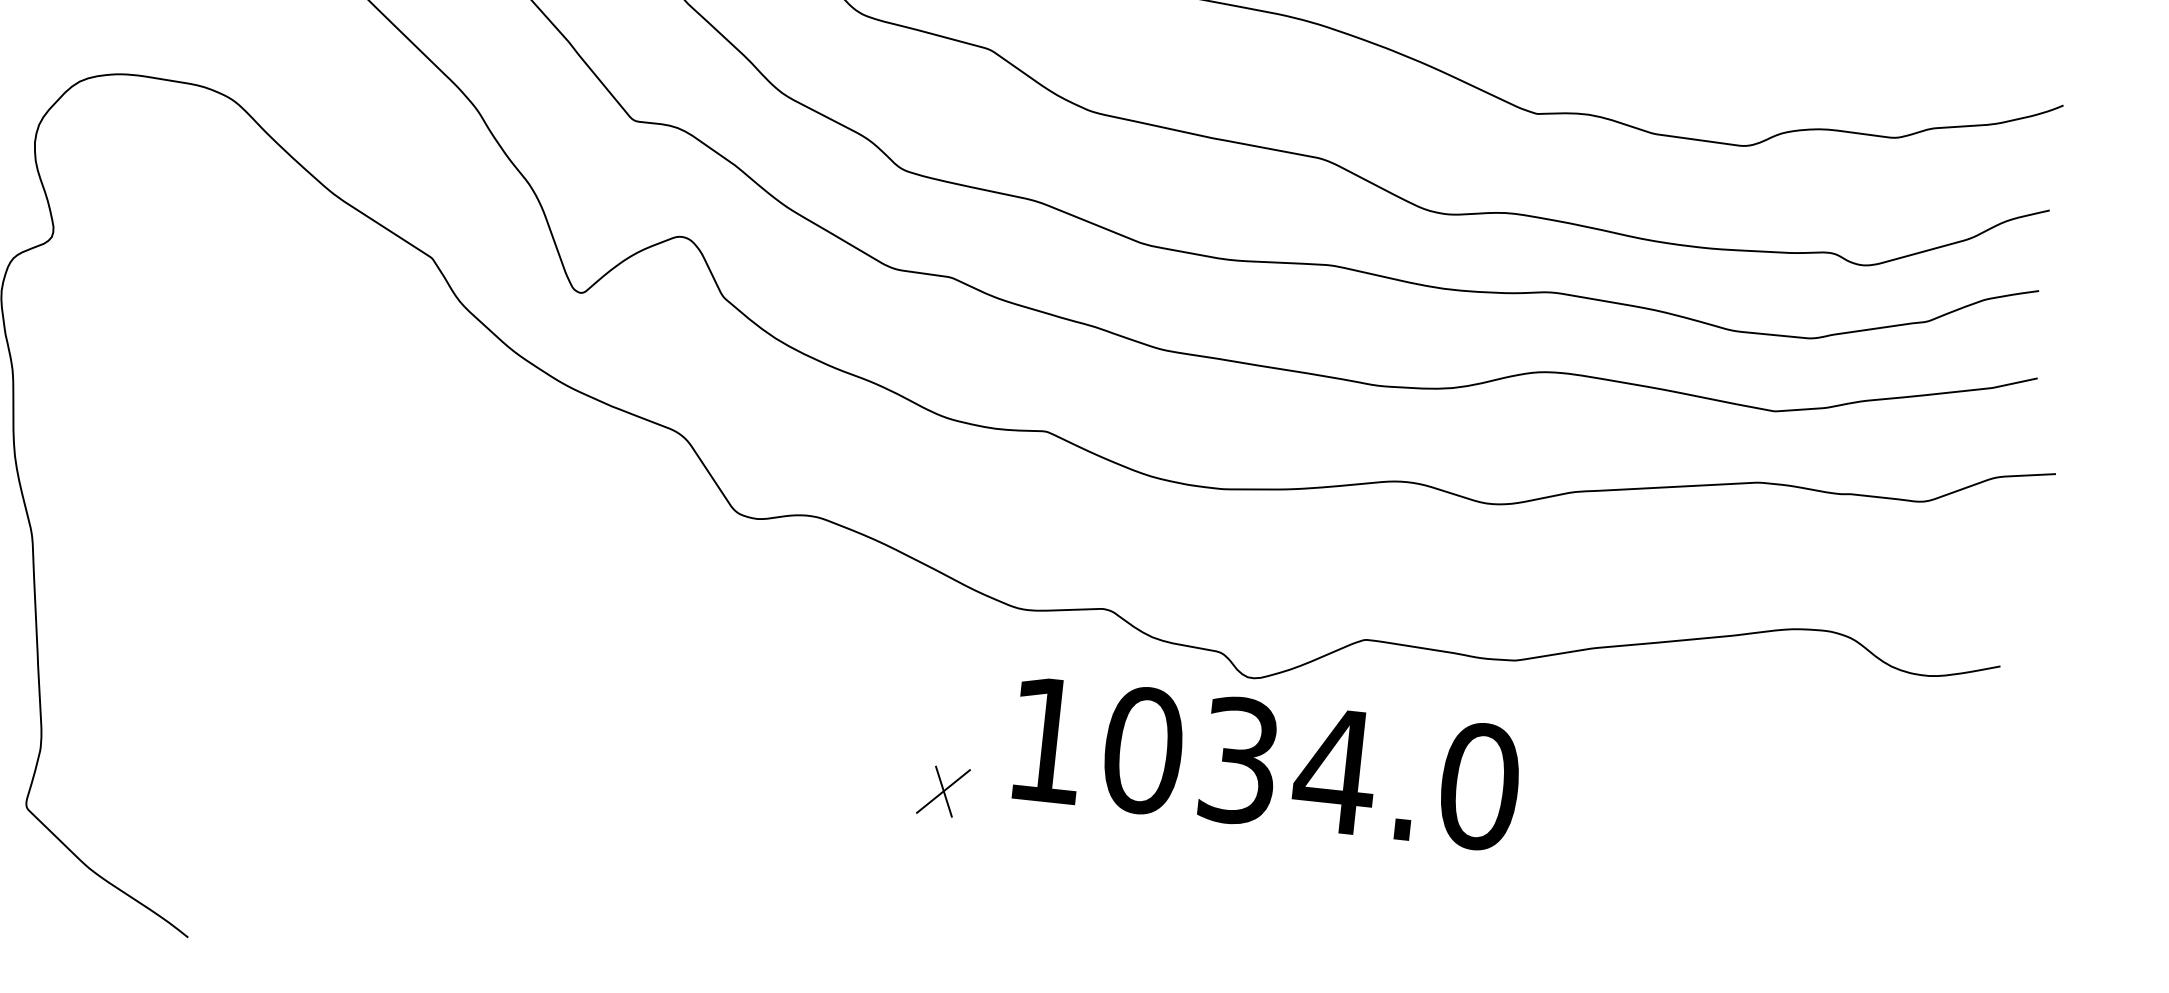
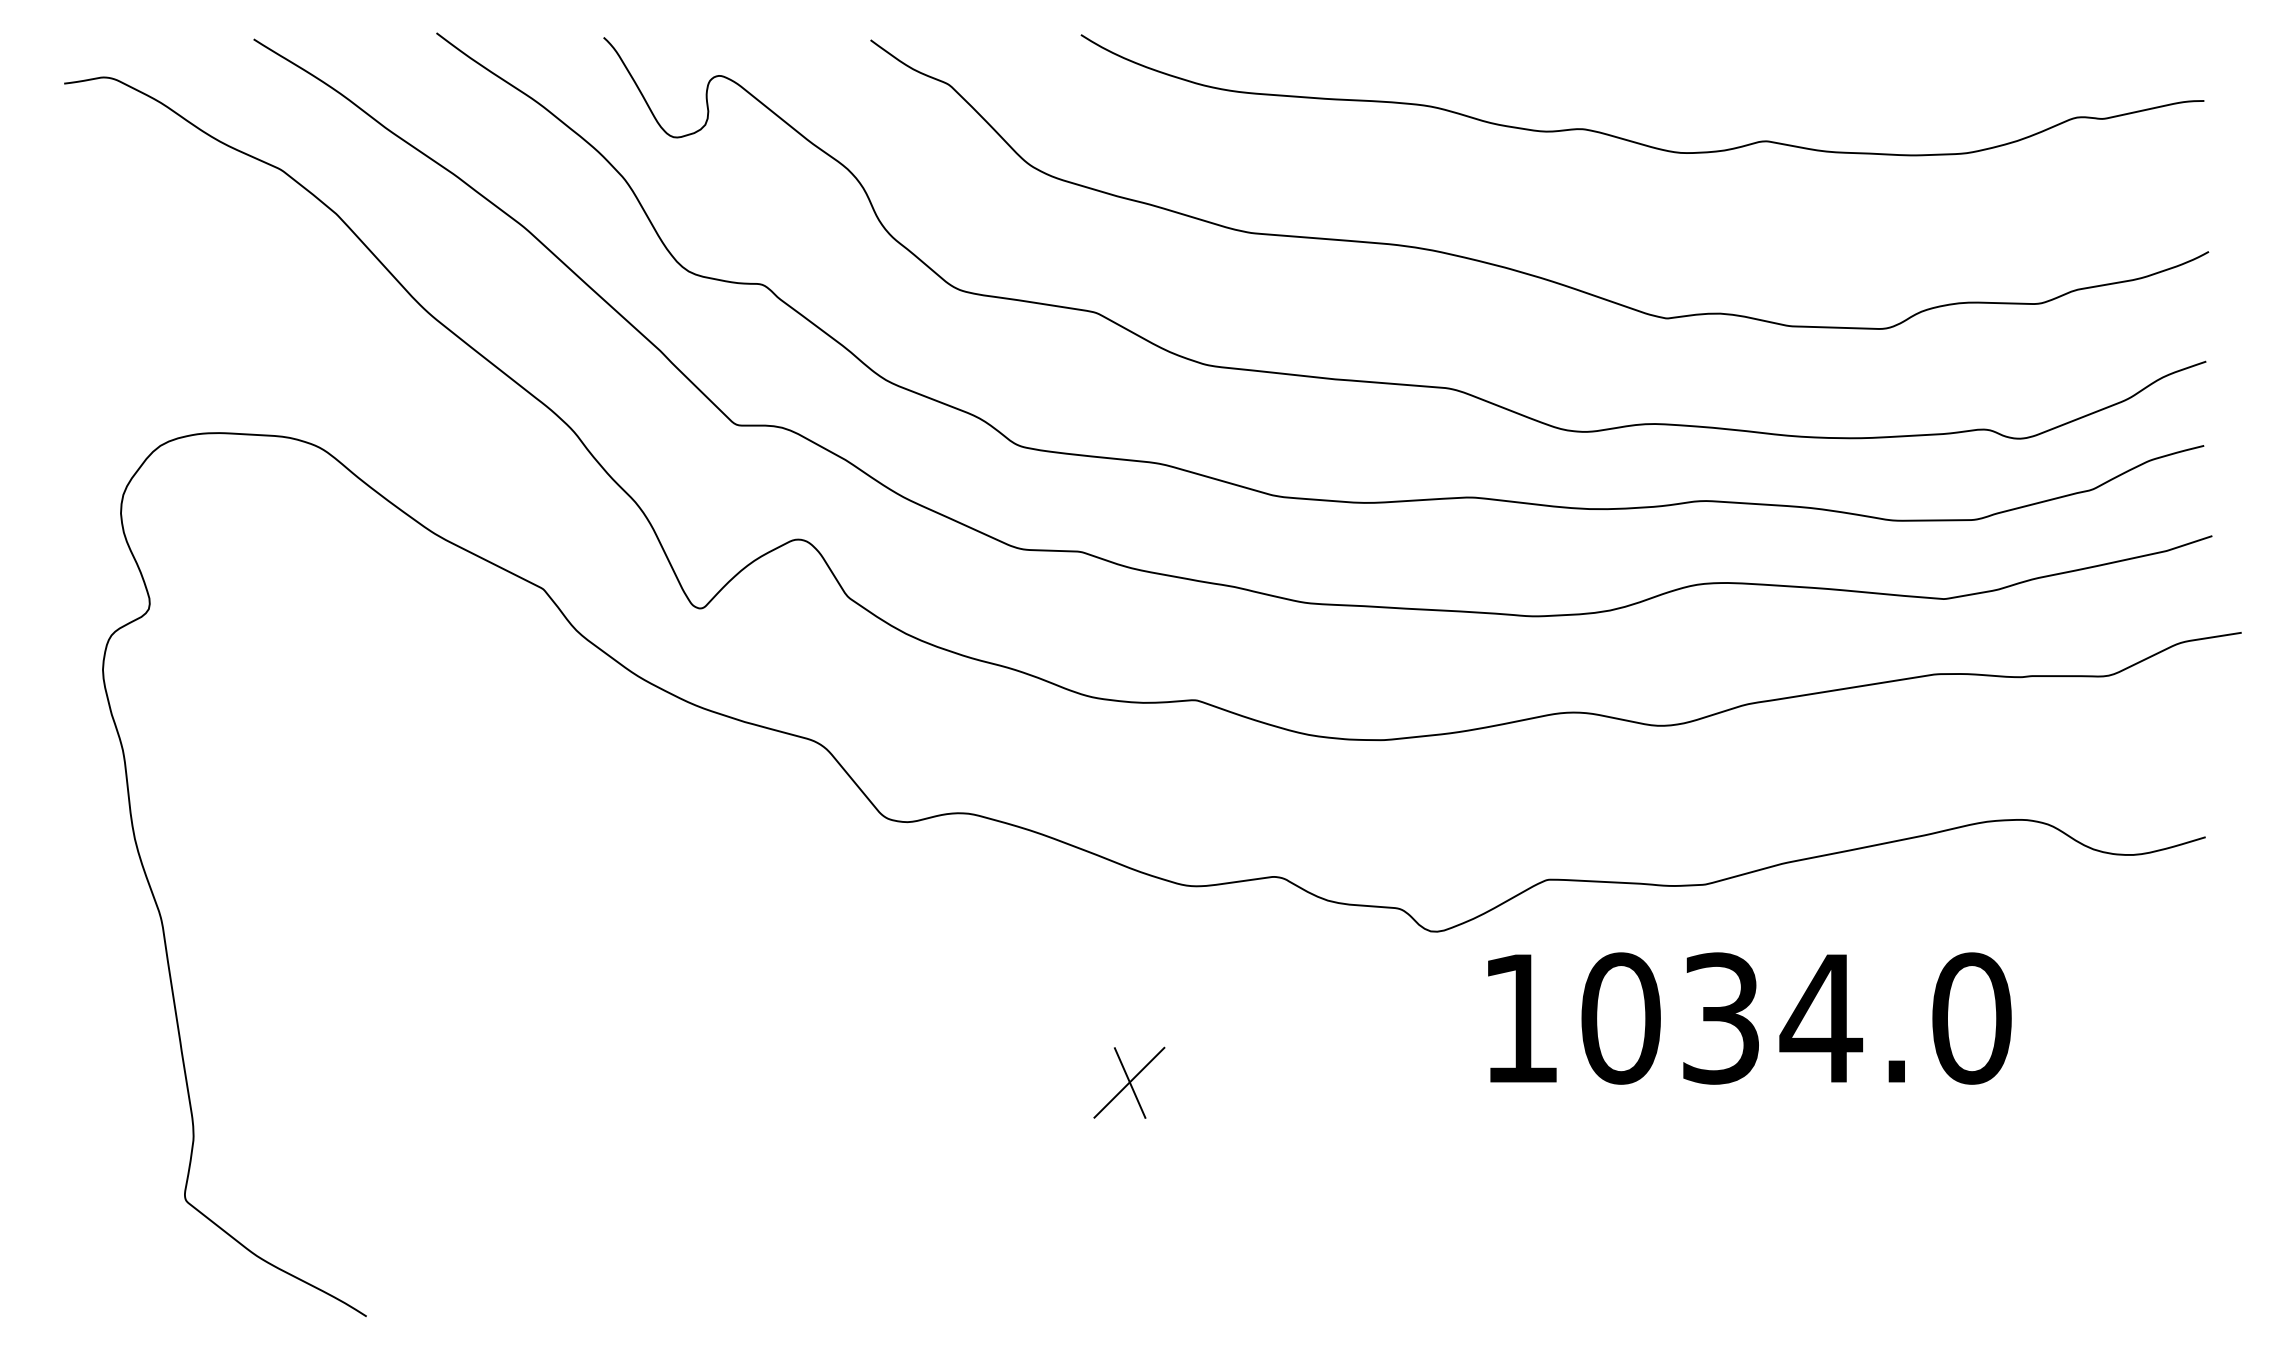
text: (1266, 763) -> (1749, 1018), moved
part: (943, 791) -> (1129, 1082), size x1.4

